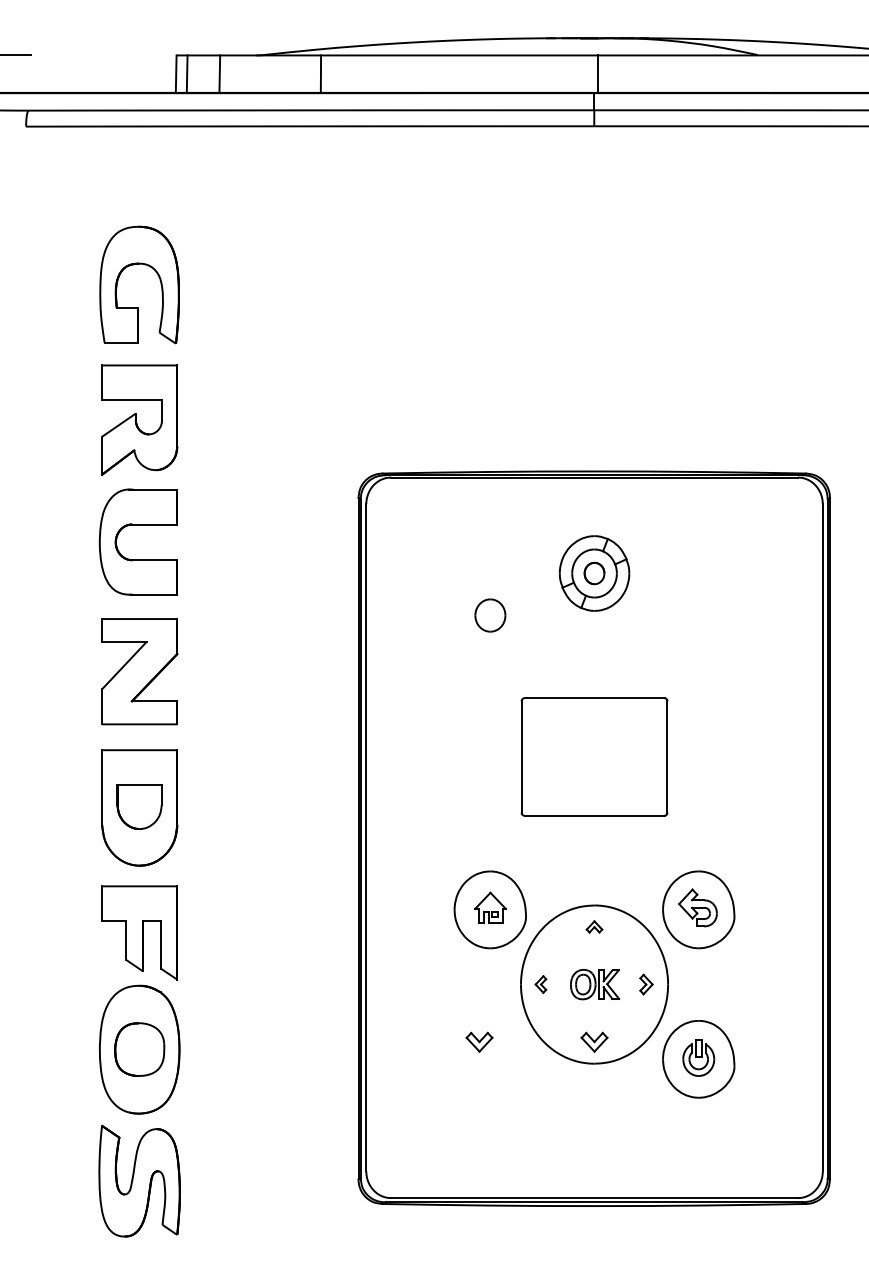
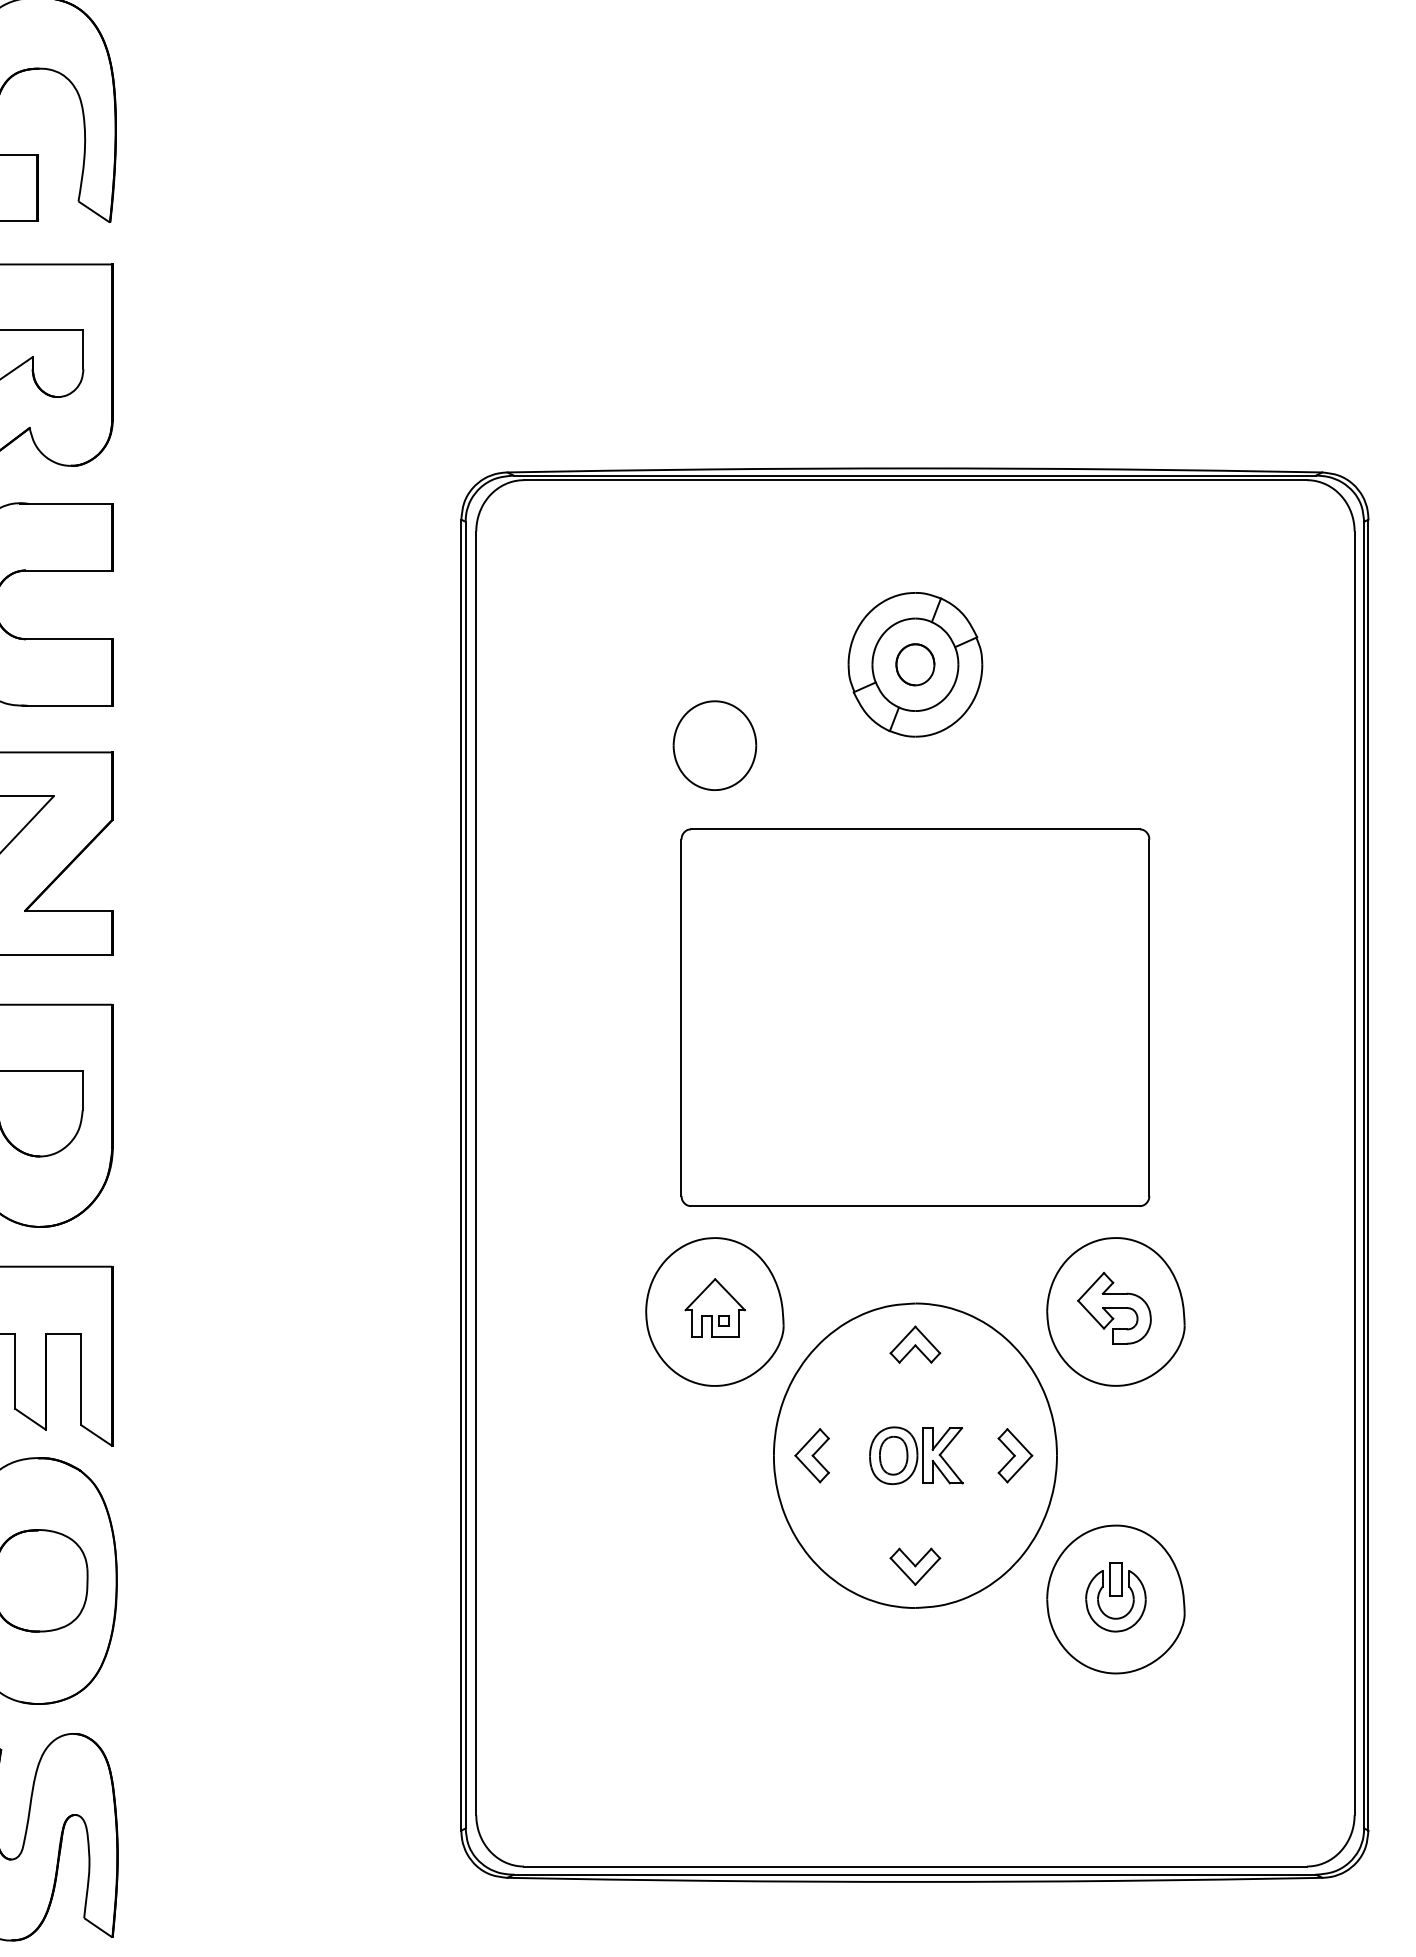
part: (490, 615) -> (715, 745), size x1.43
part: (594, 756) -> (915, 1016), size x1.67
part: (594, 926) -> (915, 1343), size x1.67
part: (540, 984) -> (811, 1455), size x1.67
part: (646, 984) -> (1015, 1455), size x1.43
part: (479, 1041) -> (694, 1565), removed

